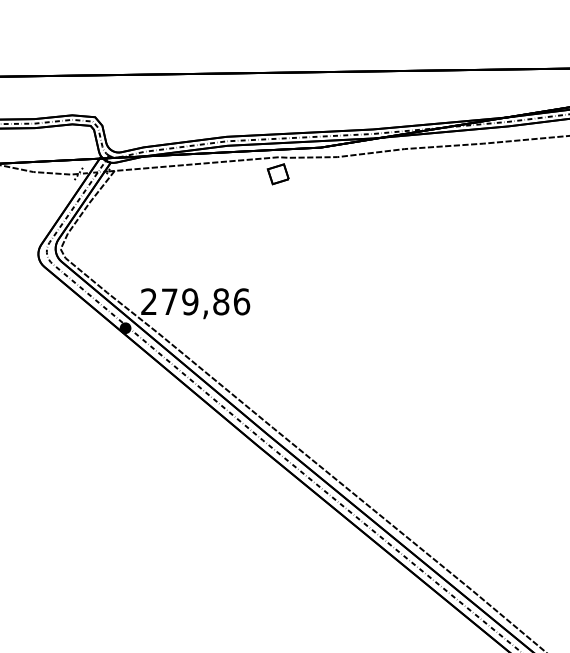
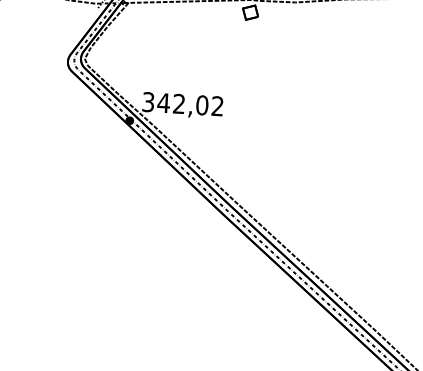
text: (195, 301) -> (183, 103), 279,86 -> 342,02

